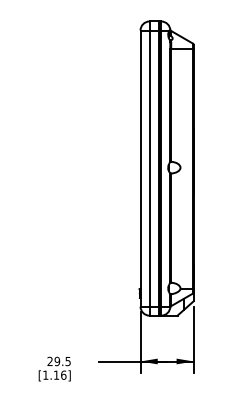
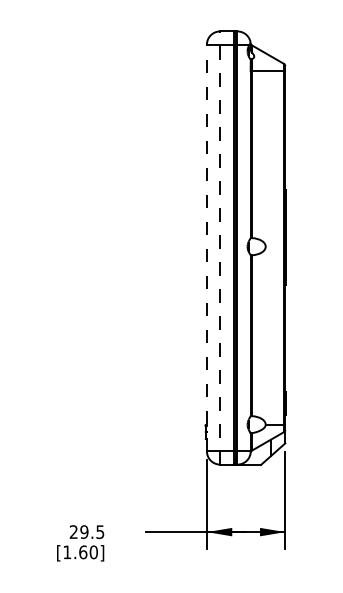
line: (140, 168) -> (206, 247), solid -> dashed
line: (149, 168) -> (220, 247), solid -> dashed
text: (59, 374) -> (87, 551), [1.16] -> [1.60]

